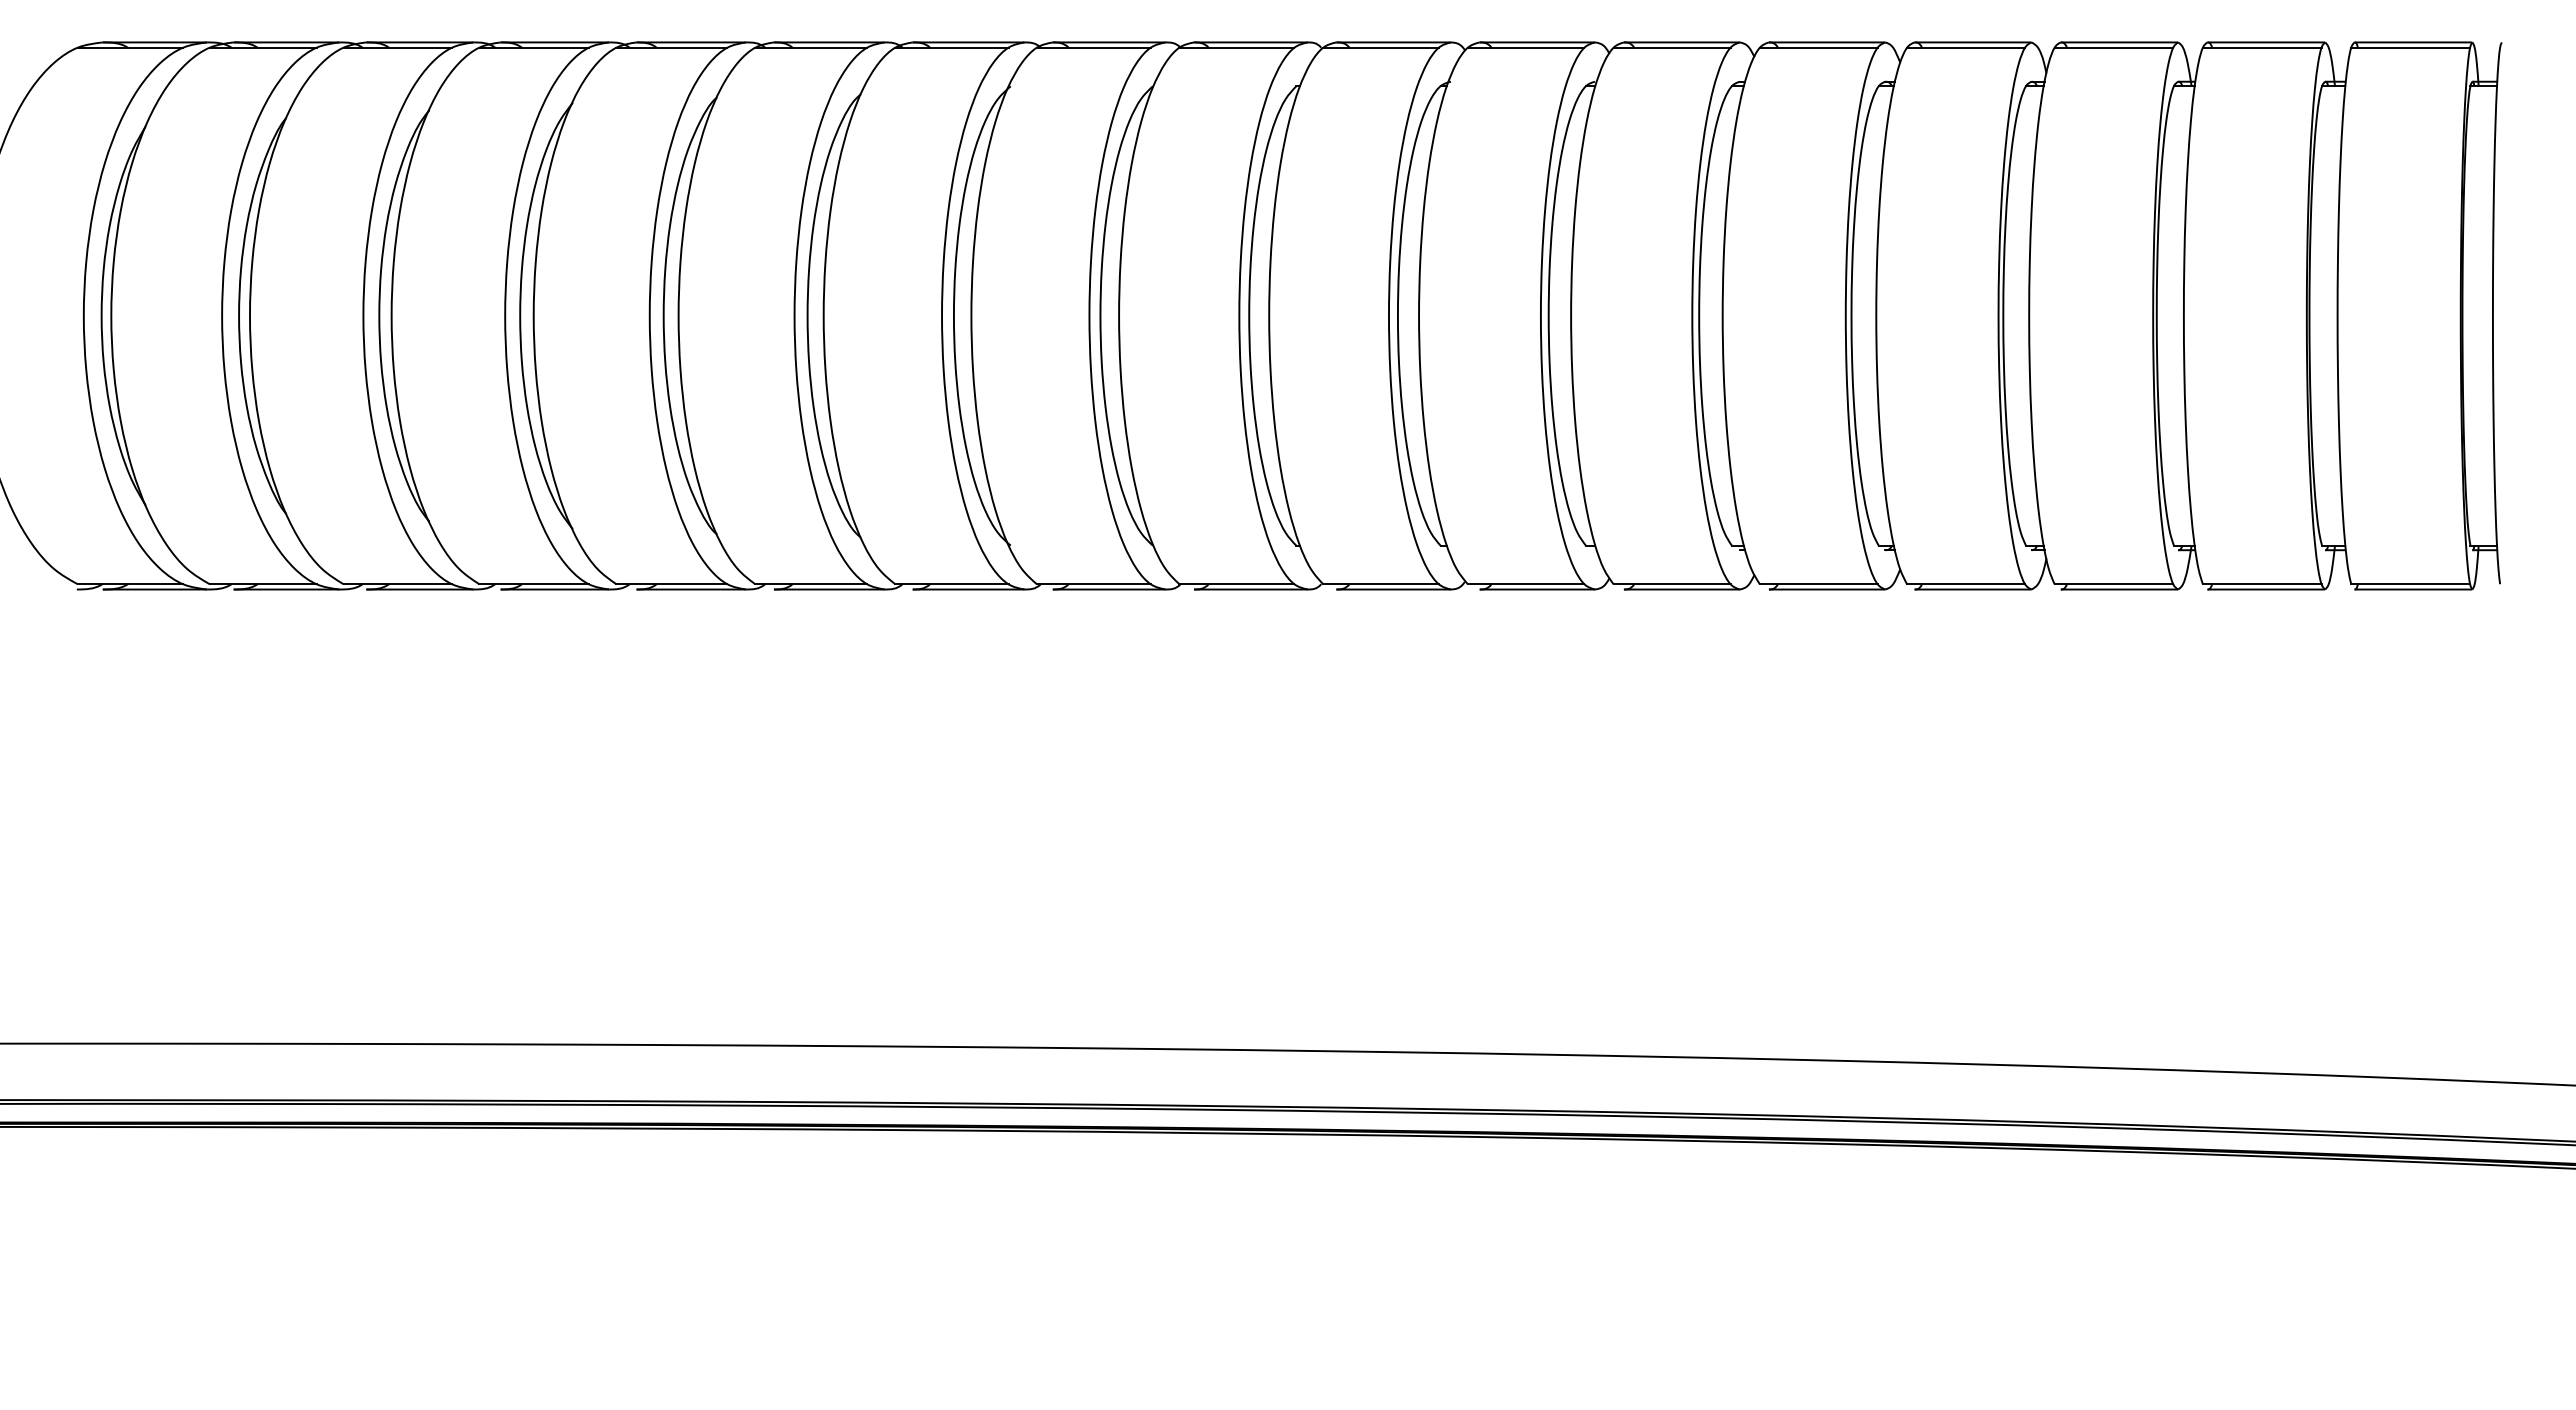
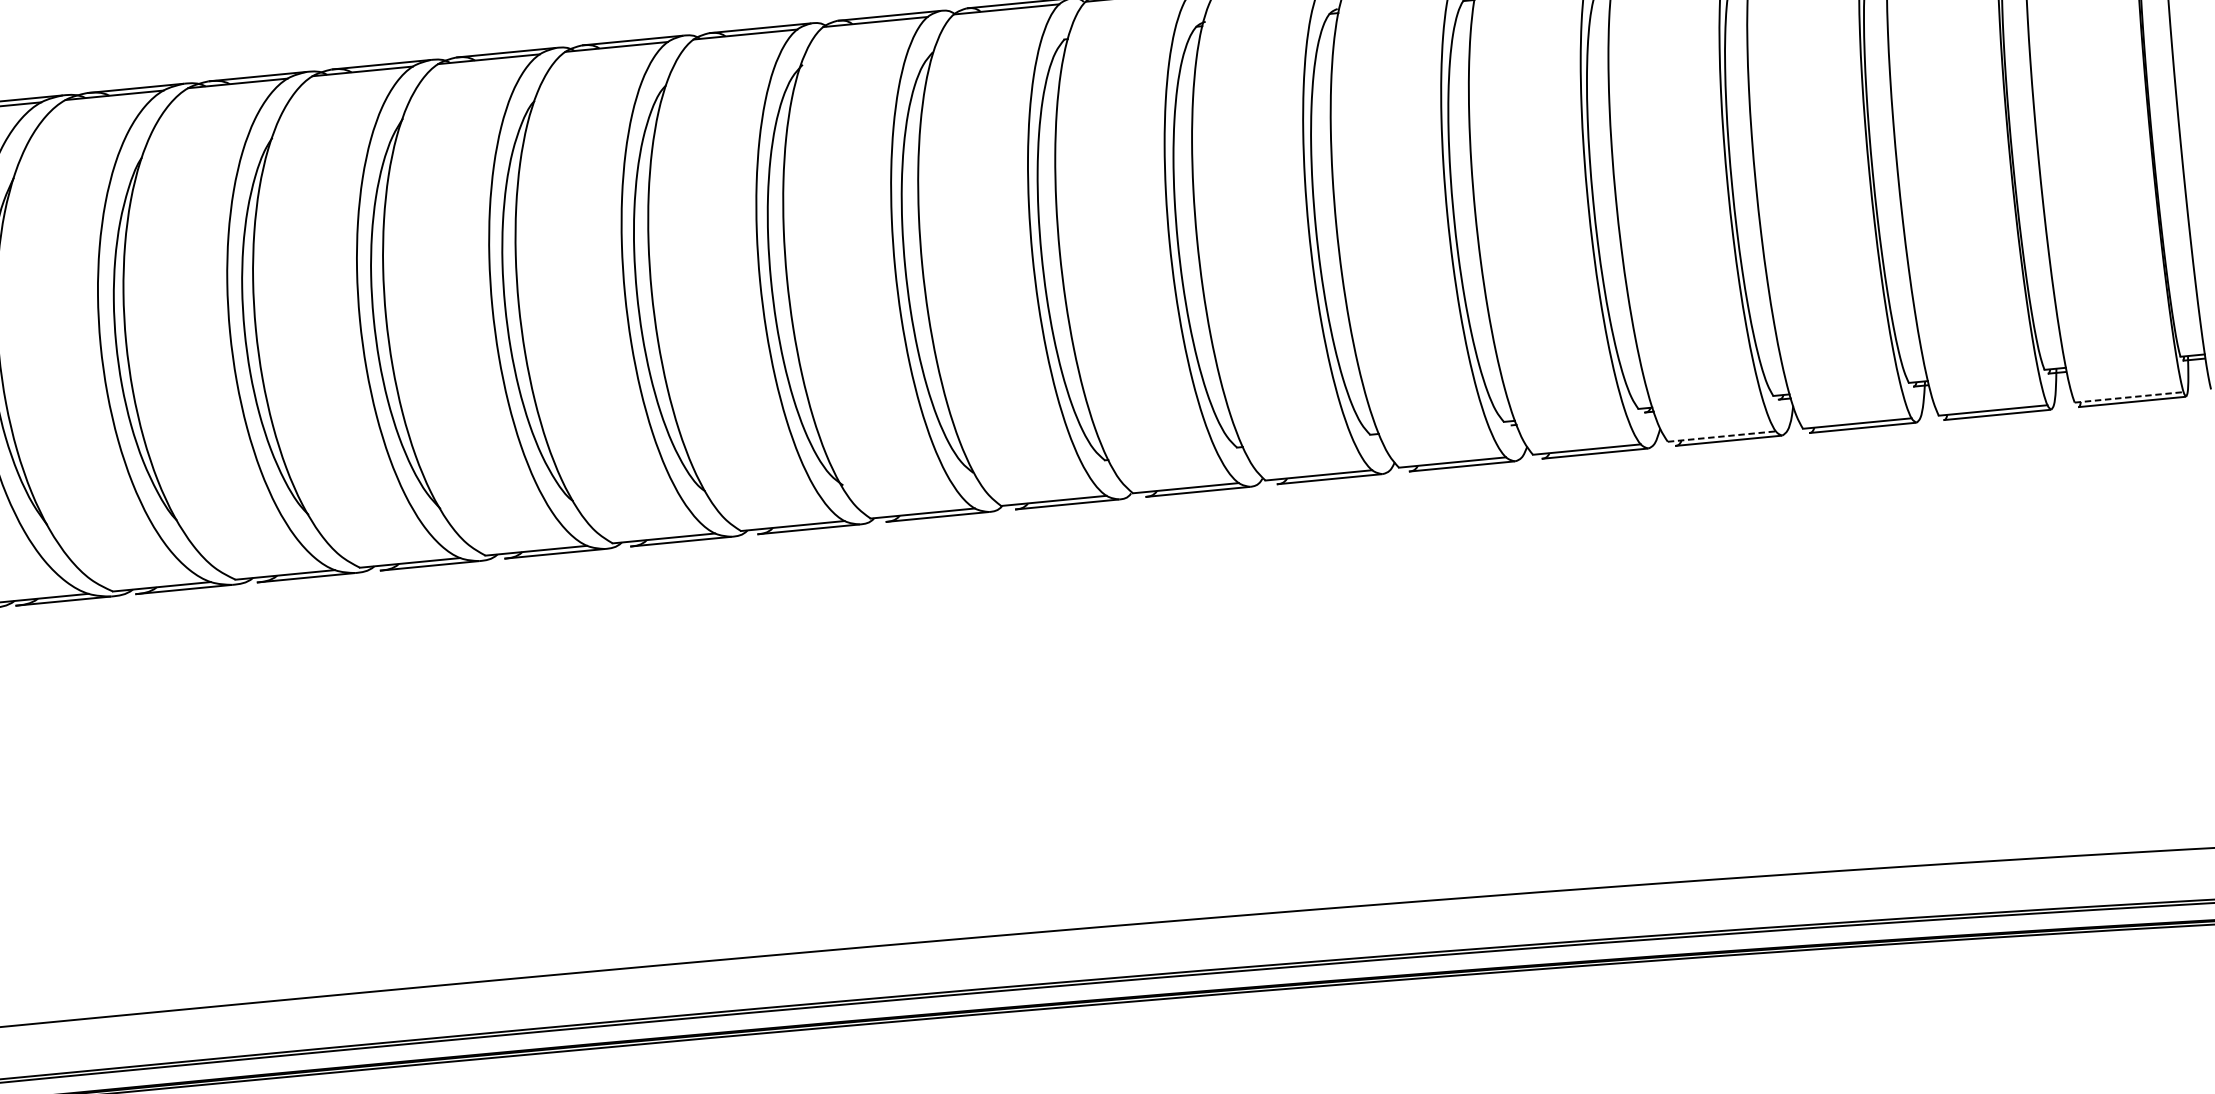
line: (1966, 584) -> (1722, 436), solid -> dashed
line: (2411, 584) -> (2129, 397), solid -> dashed

